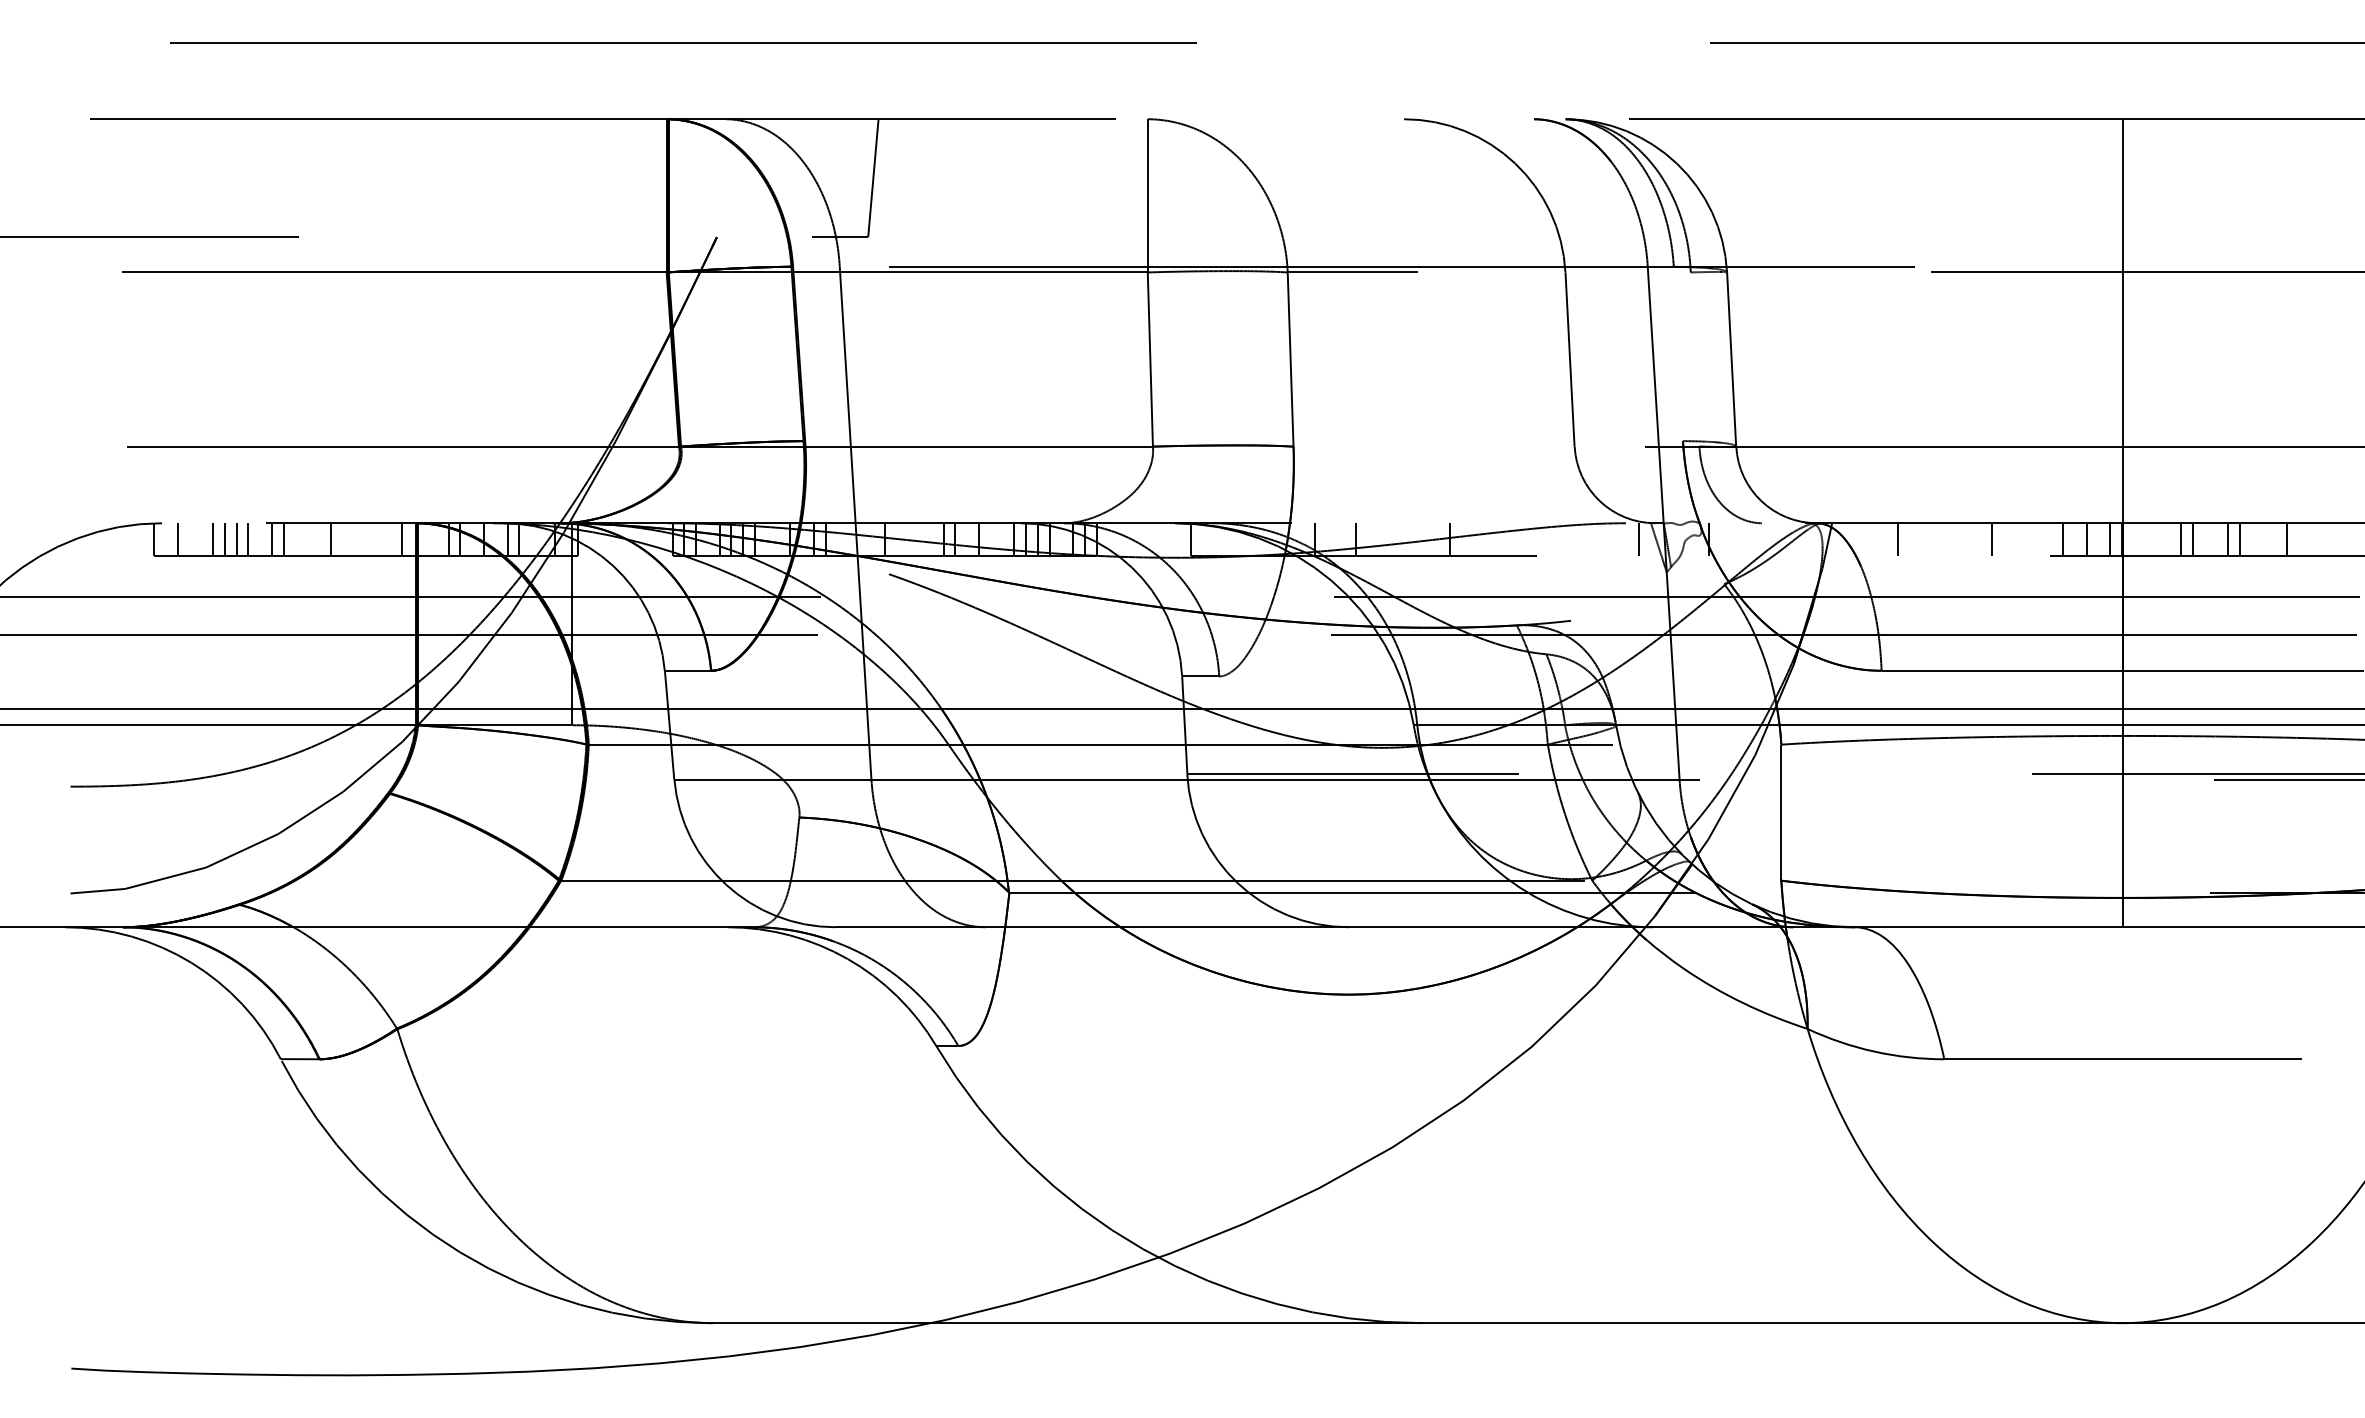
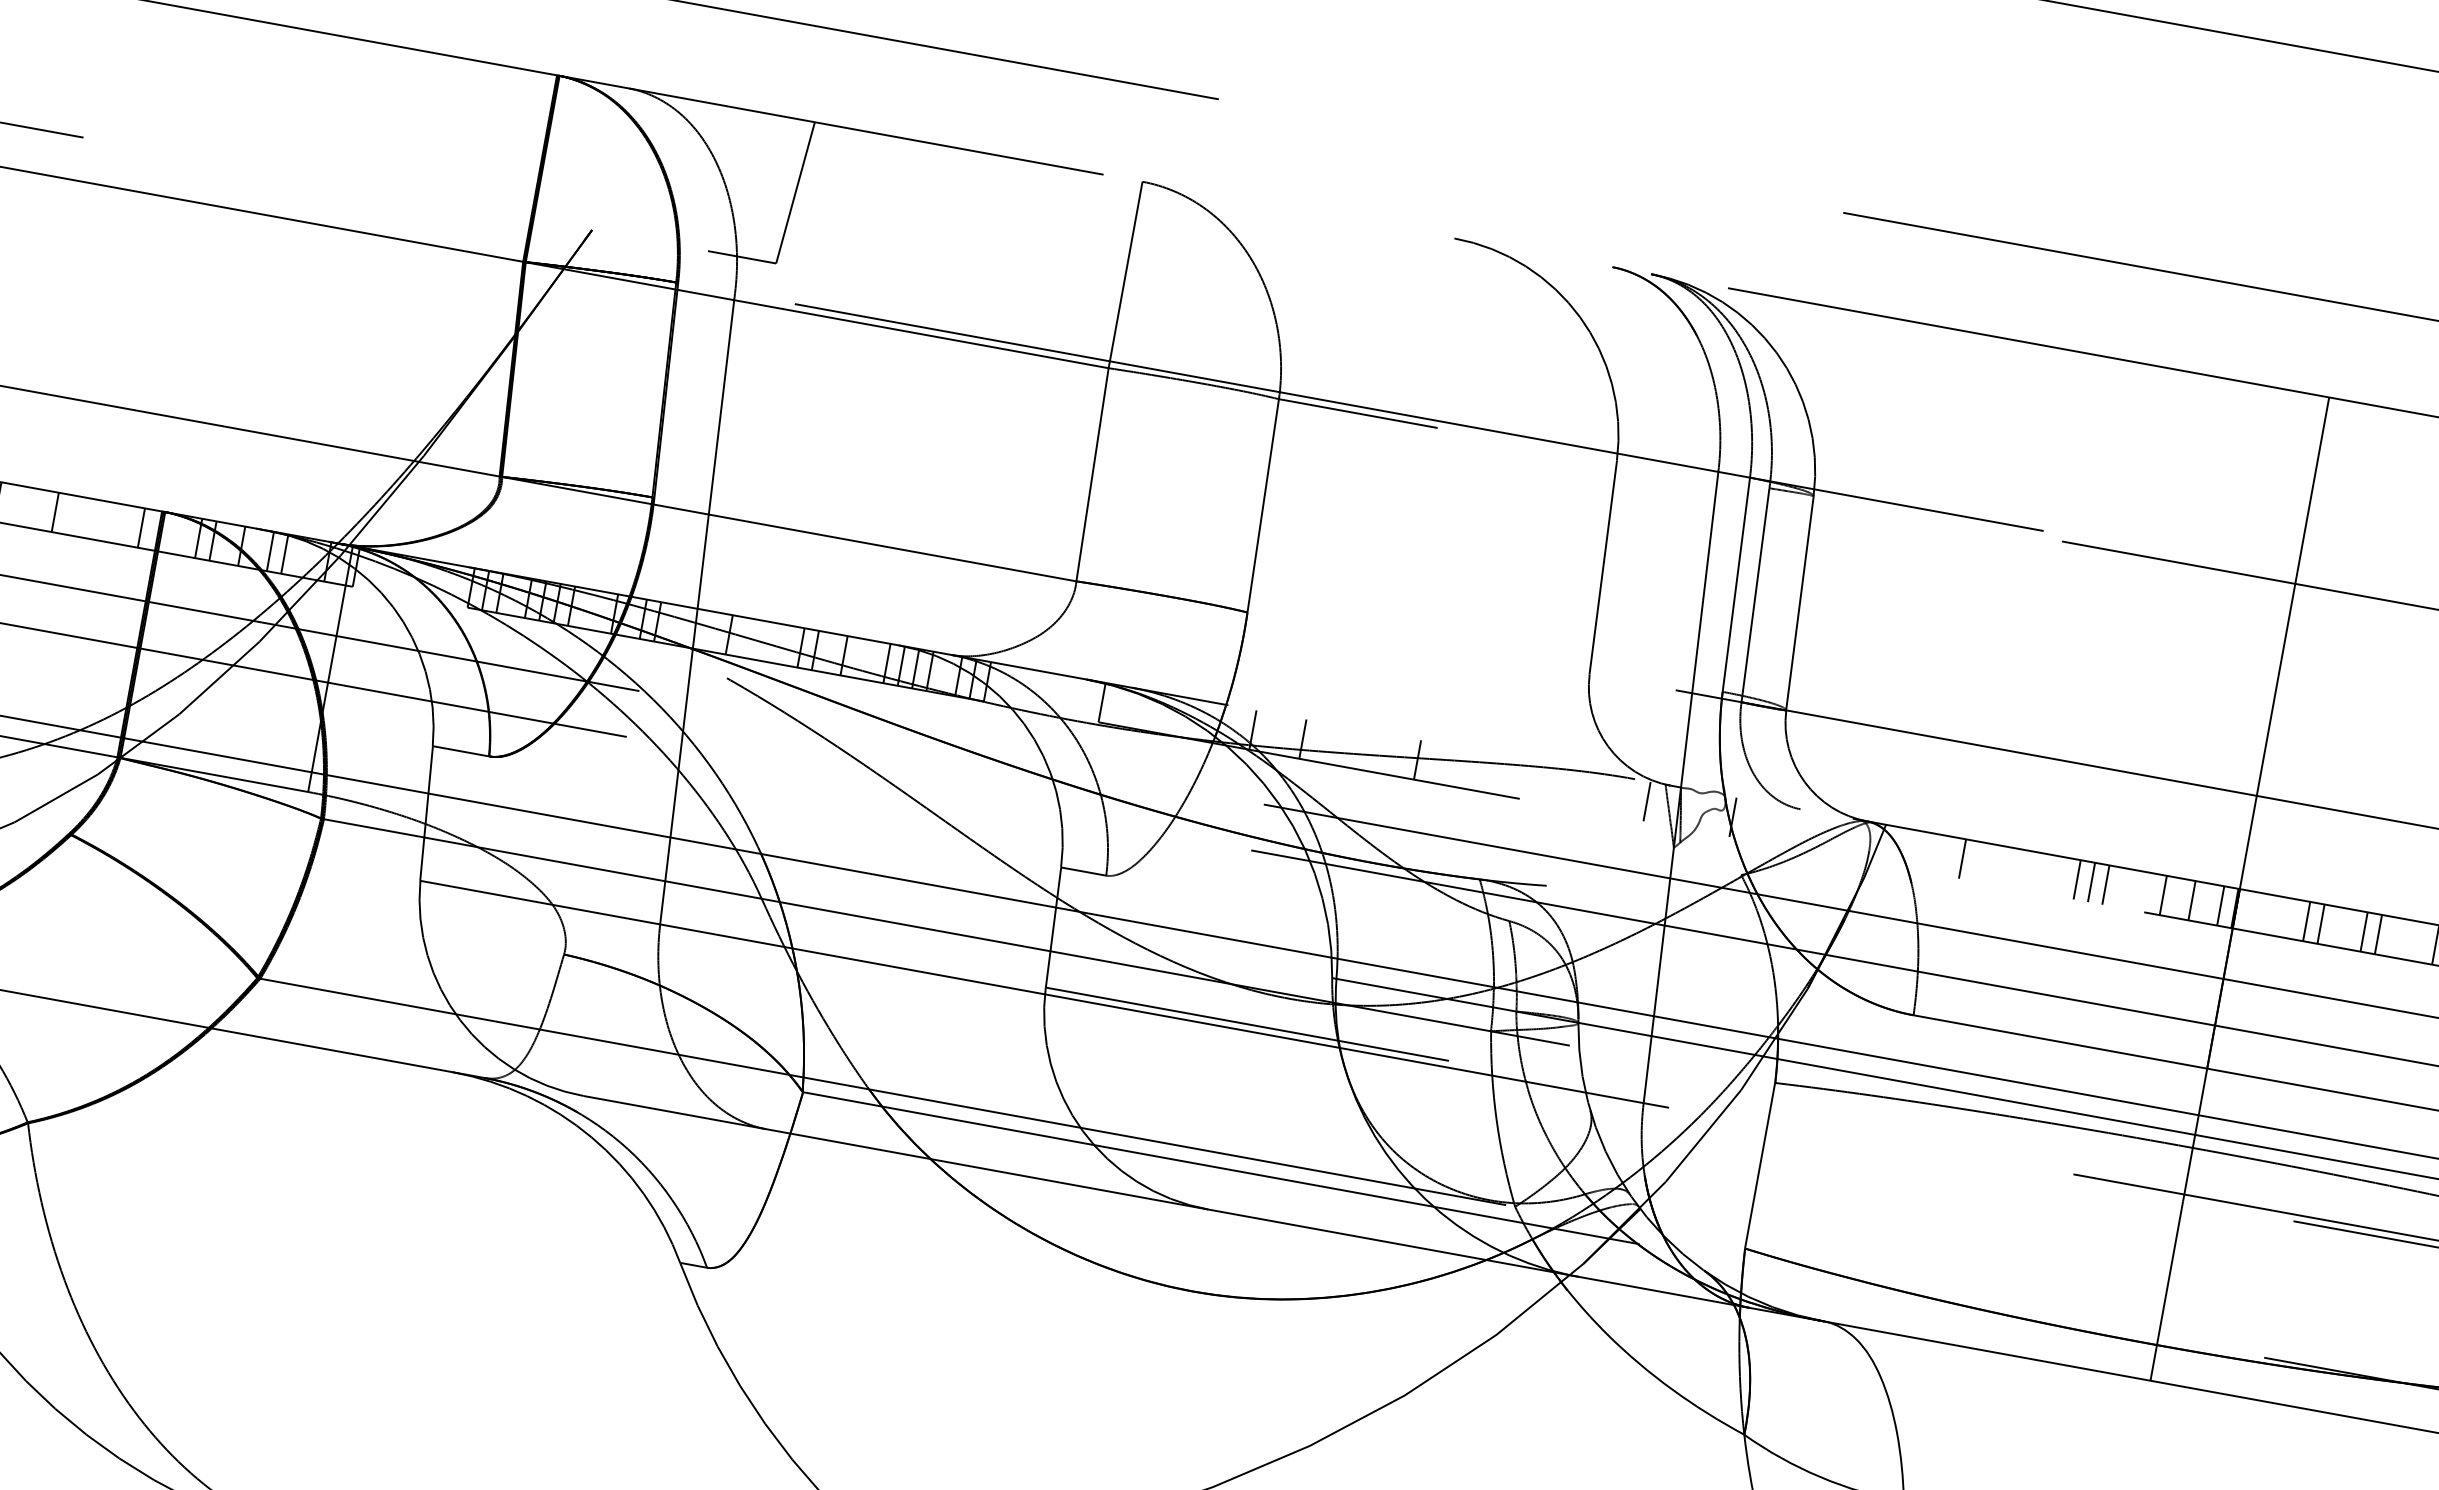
line: (1678, 353) -> (1736, 584), added
line: (1694, 359) -> (1754, 595), added
line: (2003, 539) -> (2090, 882), added
line: (2015, 539) -> (2105, 885), added

